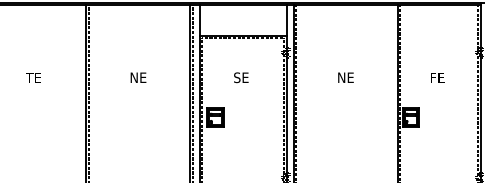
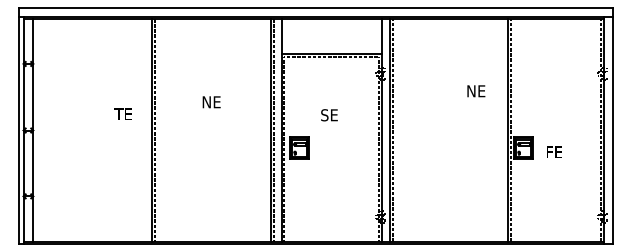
text: (32, 77) -> (122, 113), moved
text: (241, 77) -> (329, 115), moved
text: (346, 77) -> (476, 91), moved
text: (437, 77) -> (554, 151), moved

